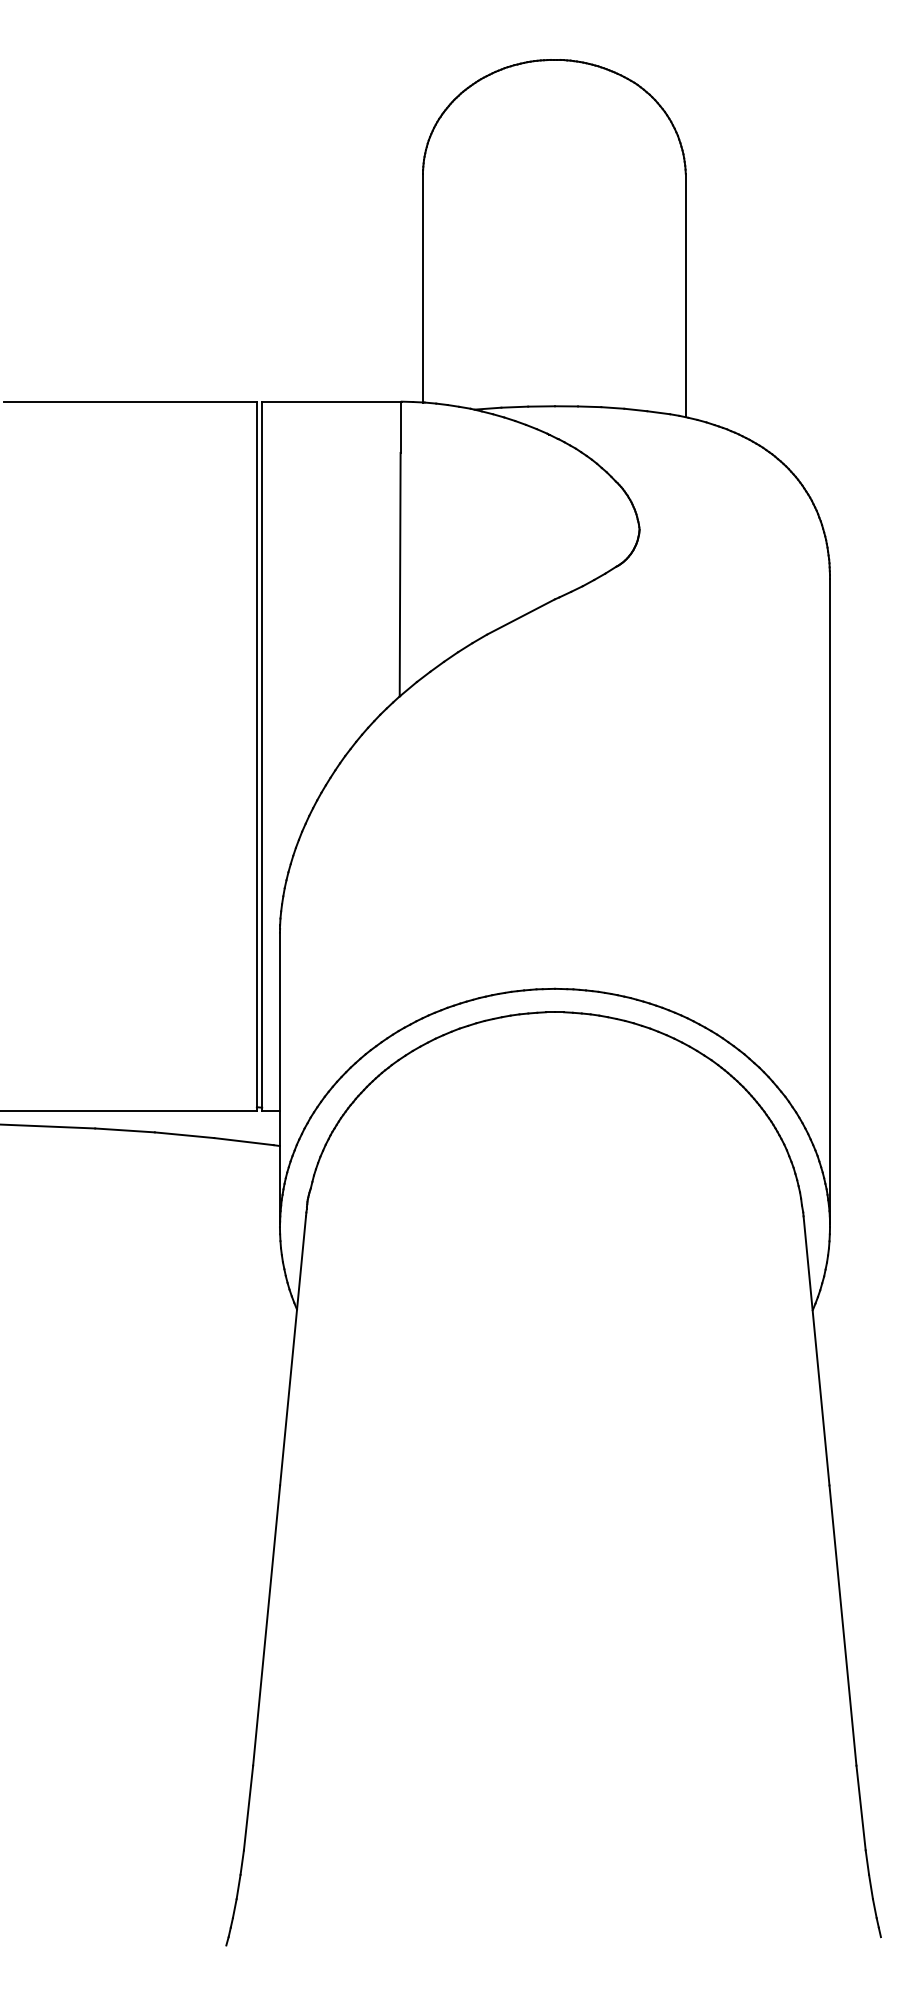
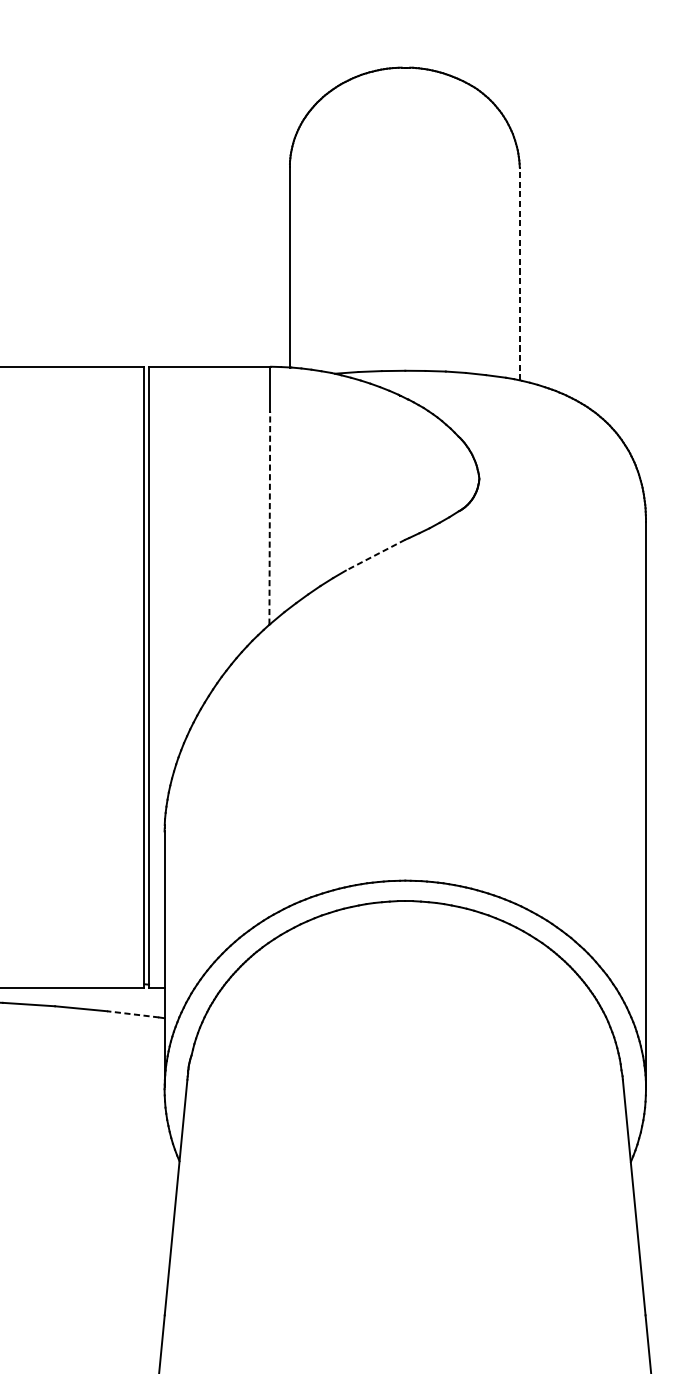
line: (685, 295) -> (519, 273), solid -> dashed
line: (400, 574) -> (270, 518), solid -> dashed
line: (520, 617) -> (375, 555), solid -> dashed
line: (244, 1141) -> (133, 1014), solid -> dashed

